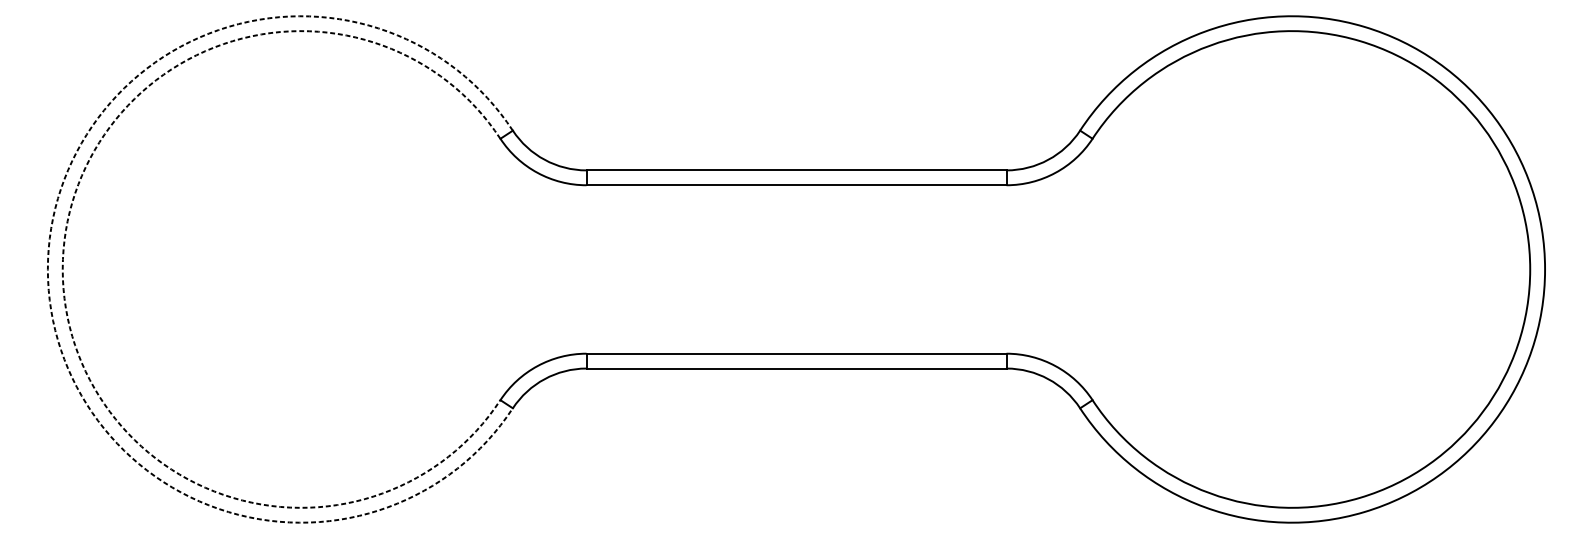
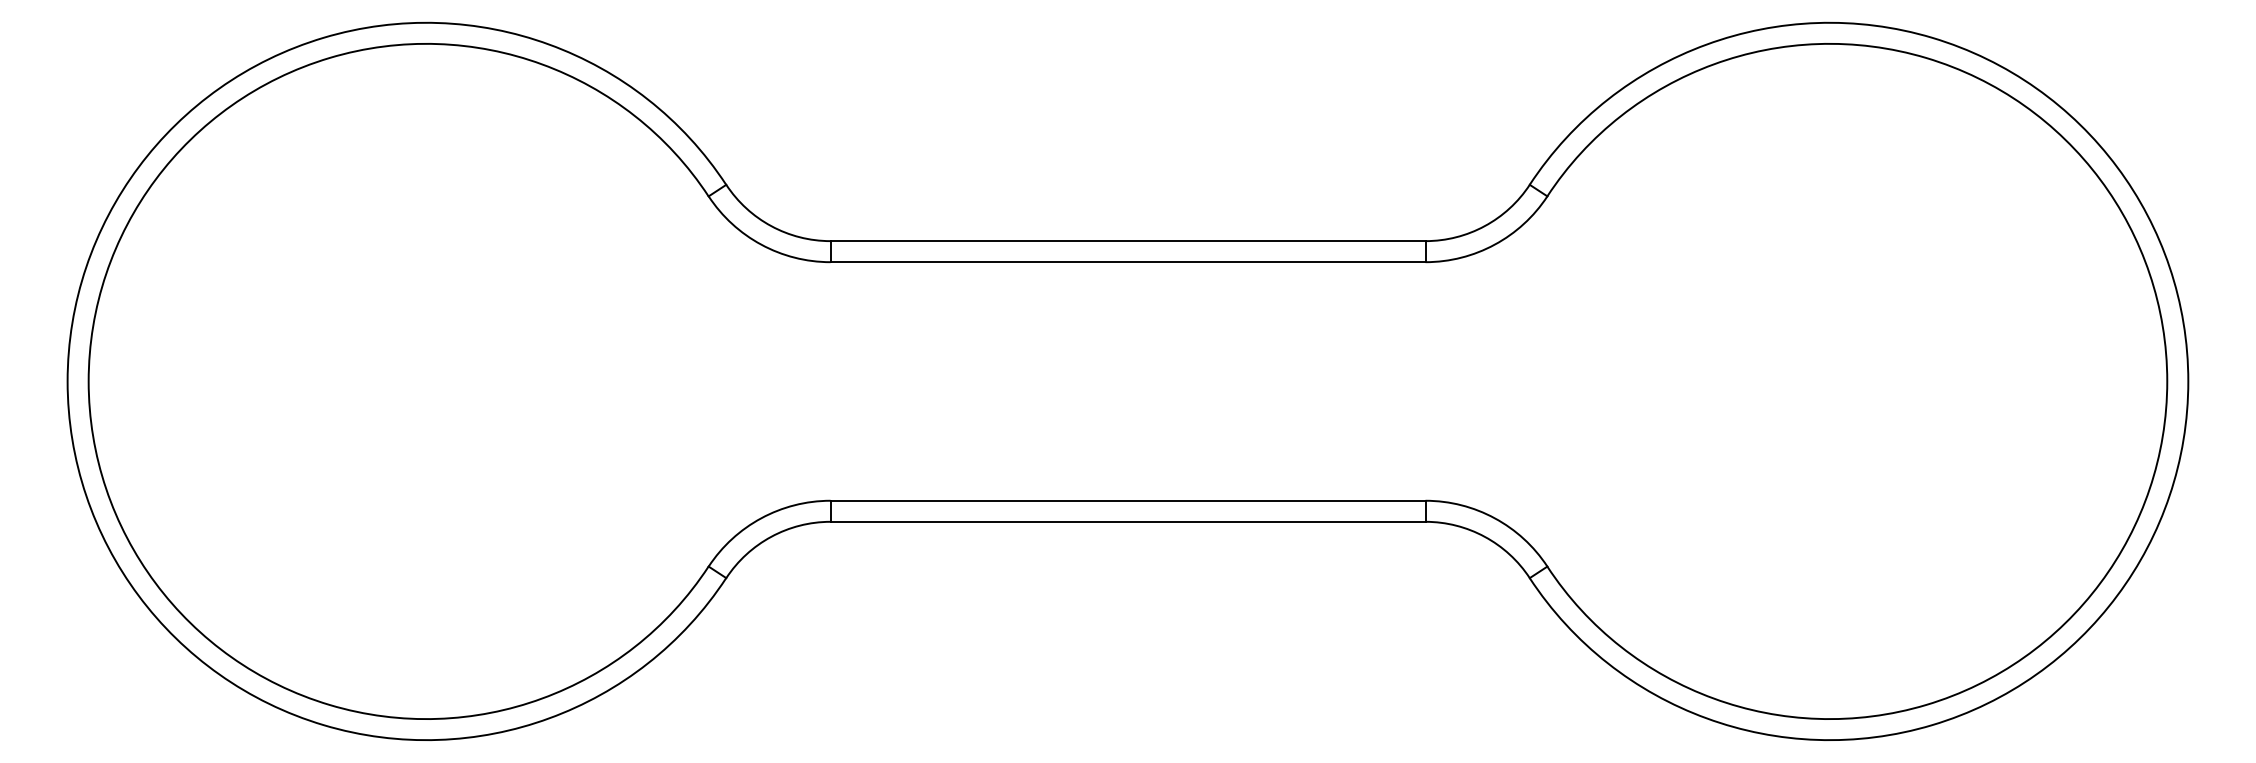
arc: (47, 269) -> (67, 381), dashed -> solid
arc: (62, 269) -> (88, 381), dashed -> solid

